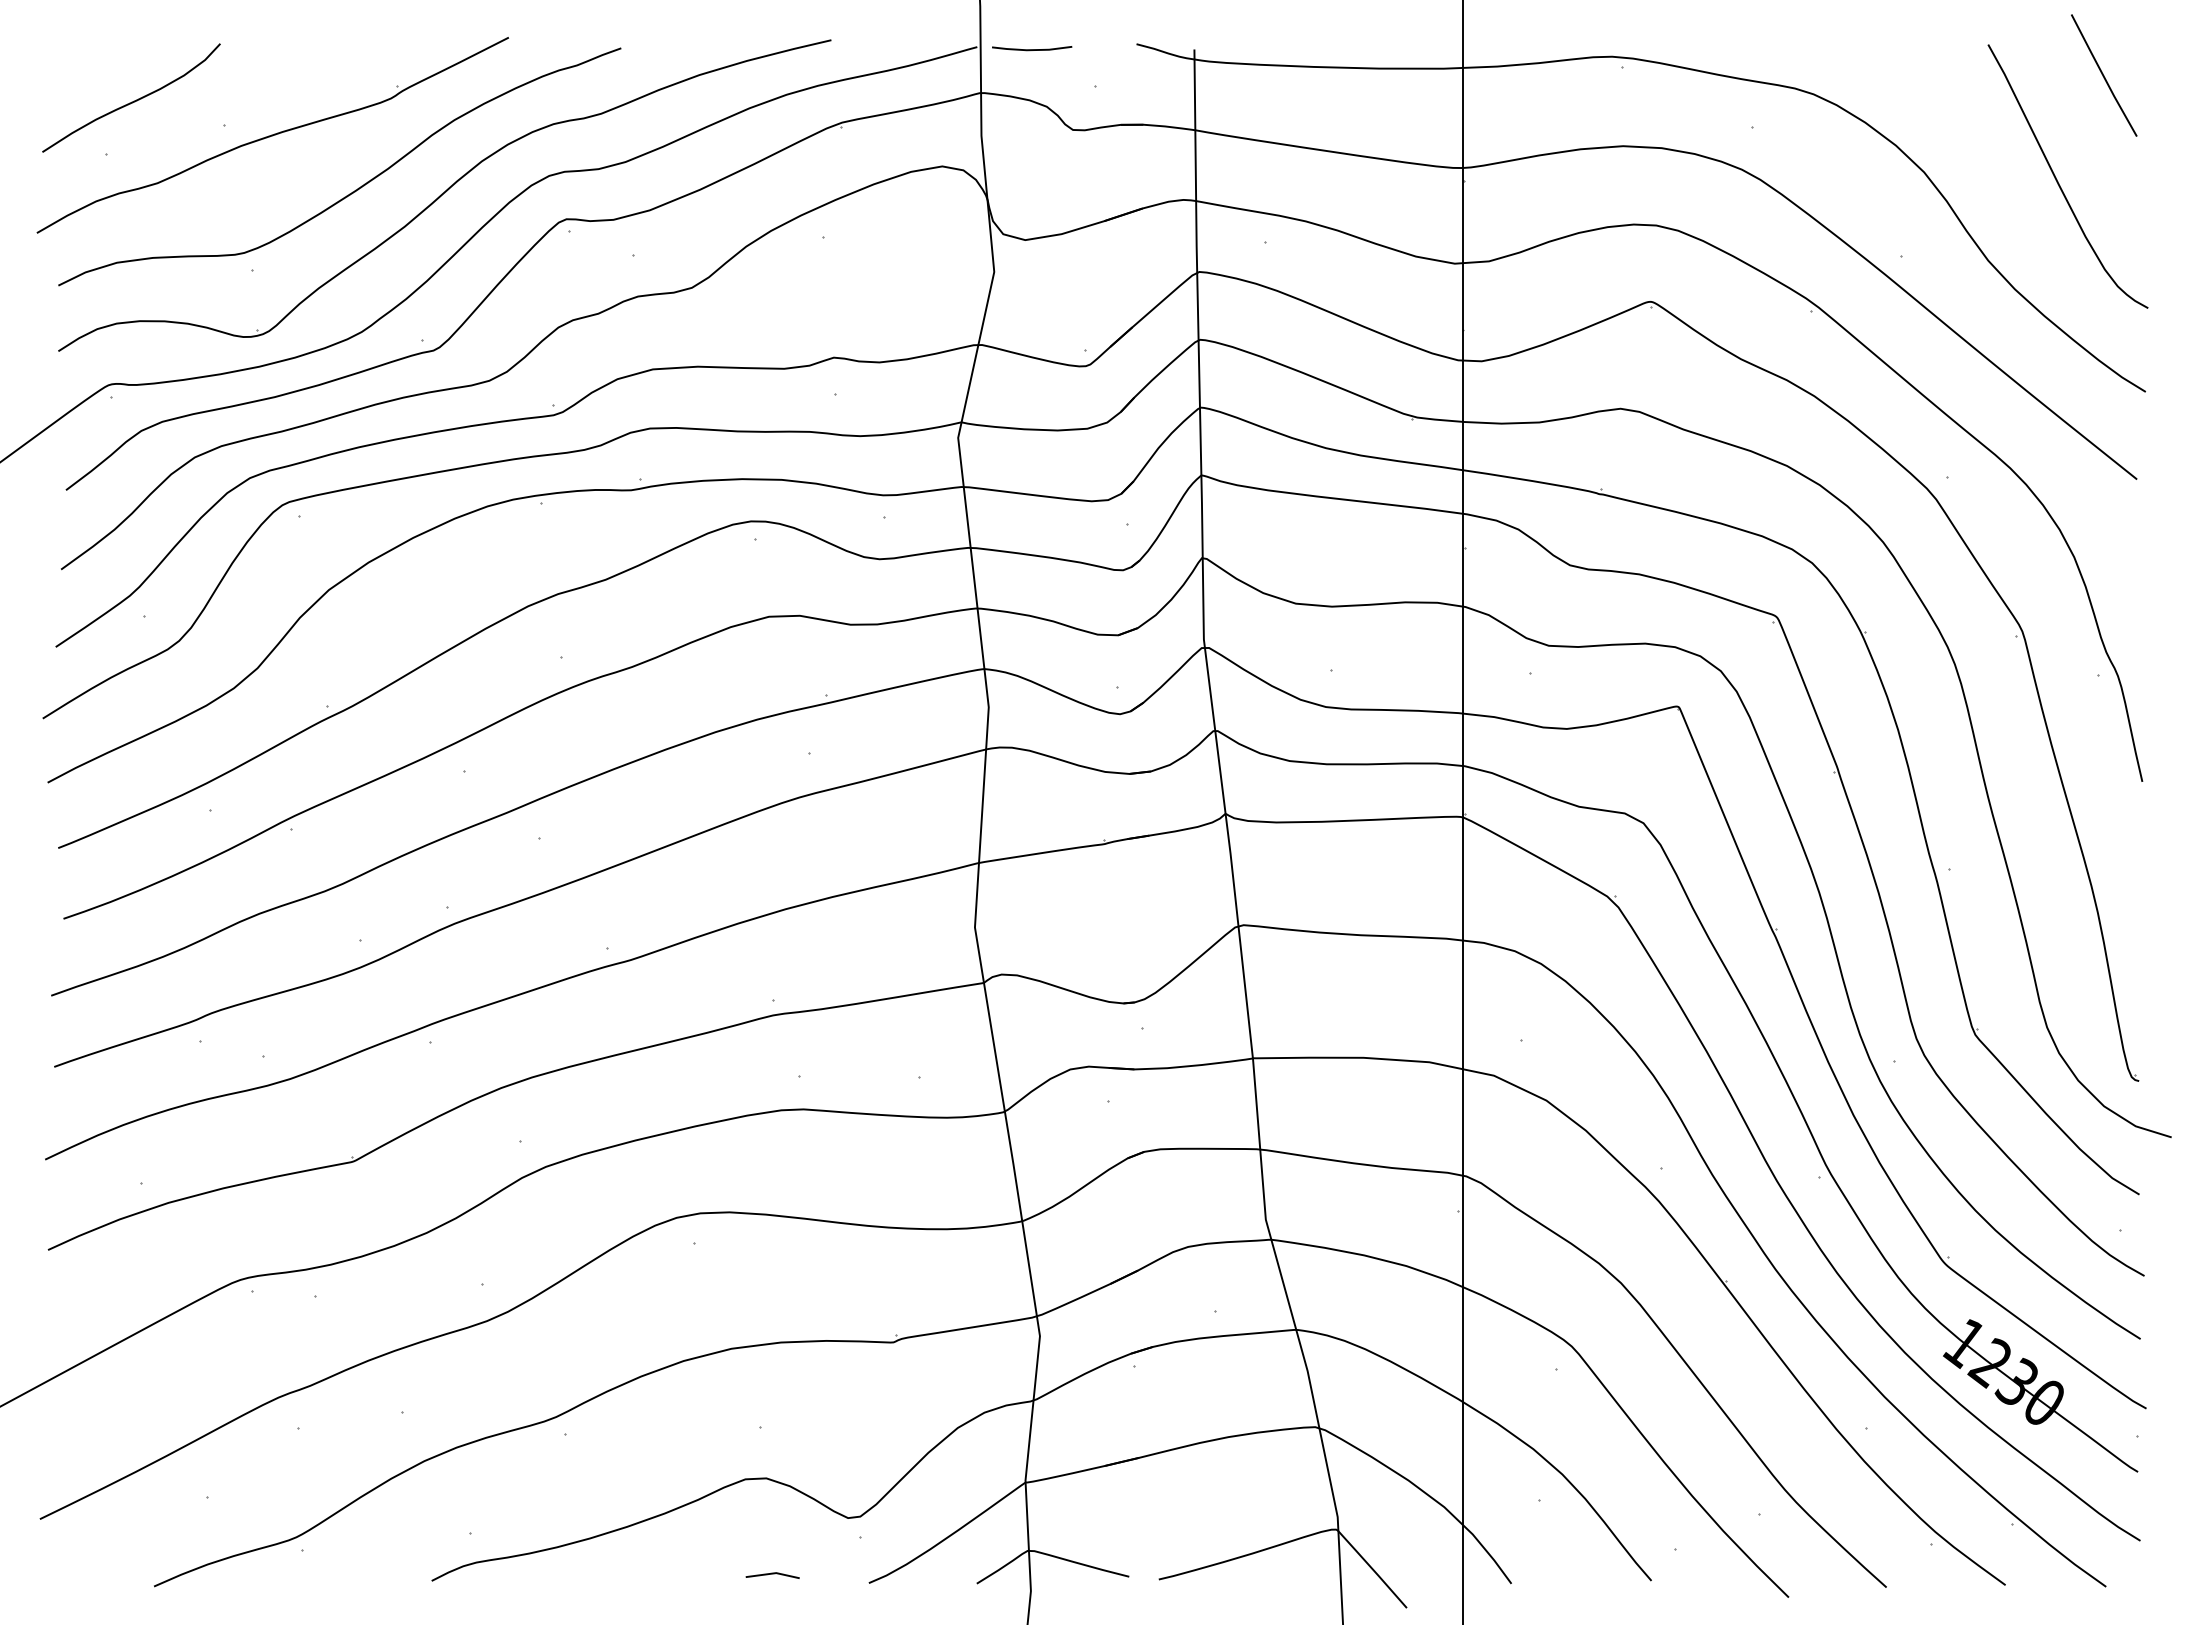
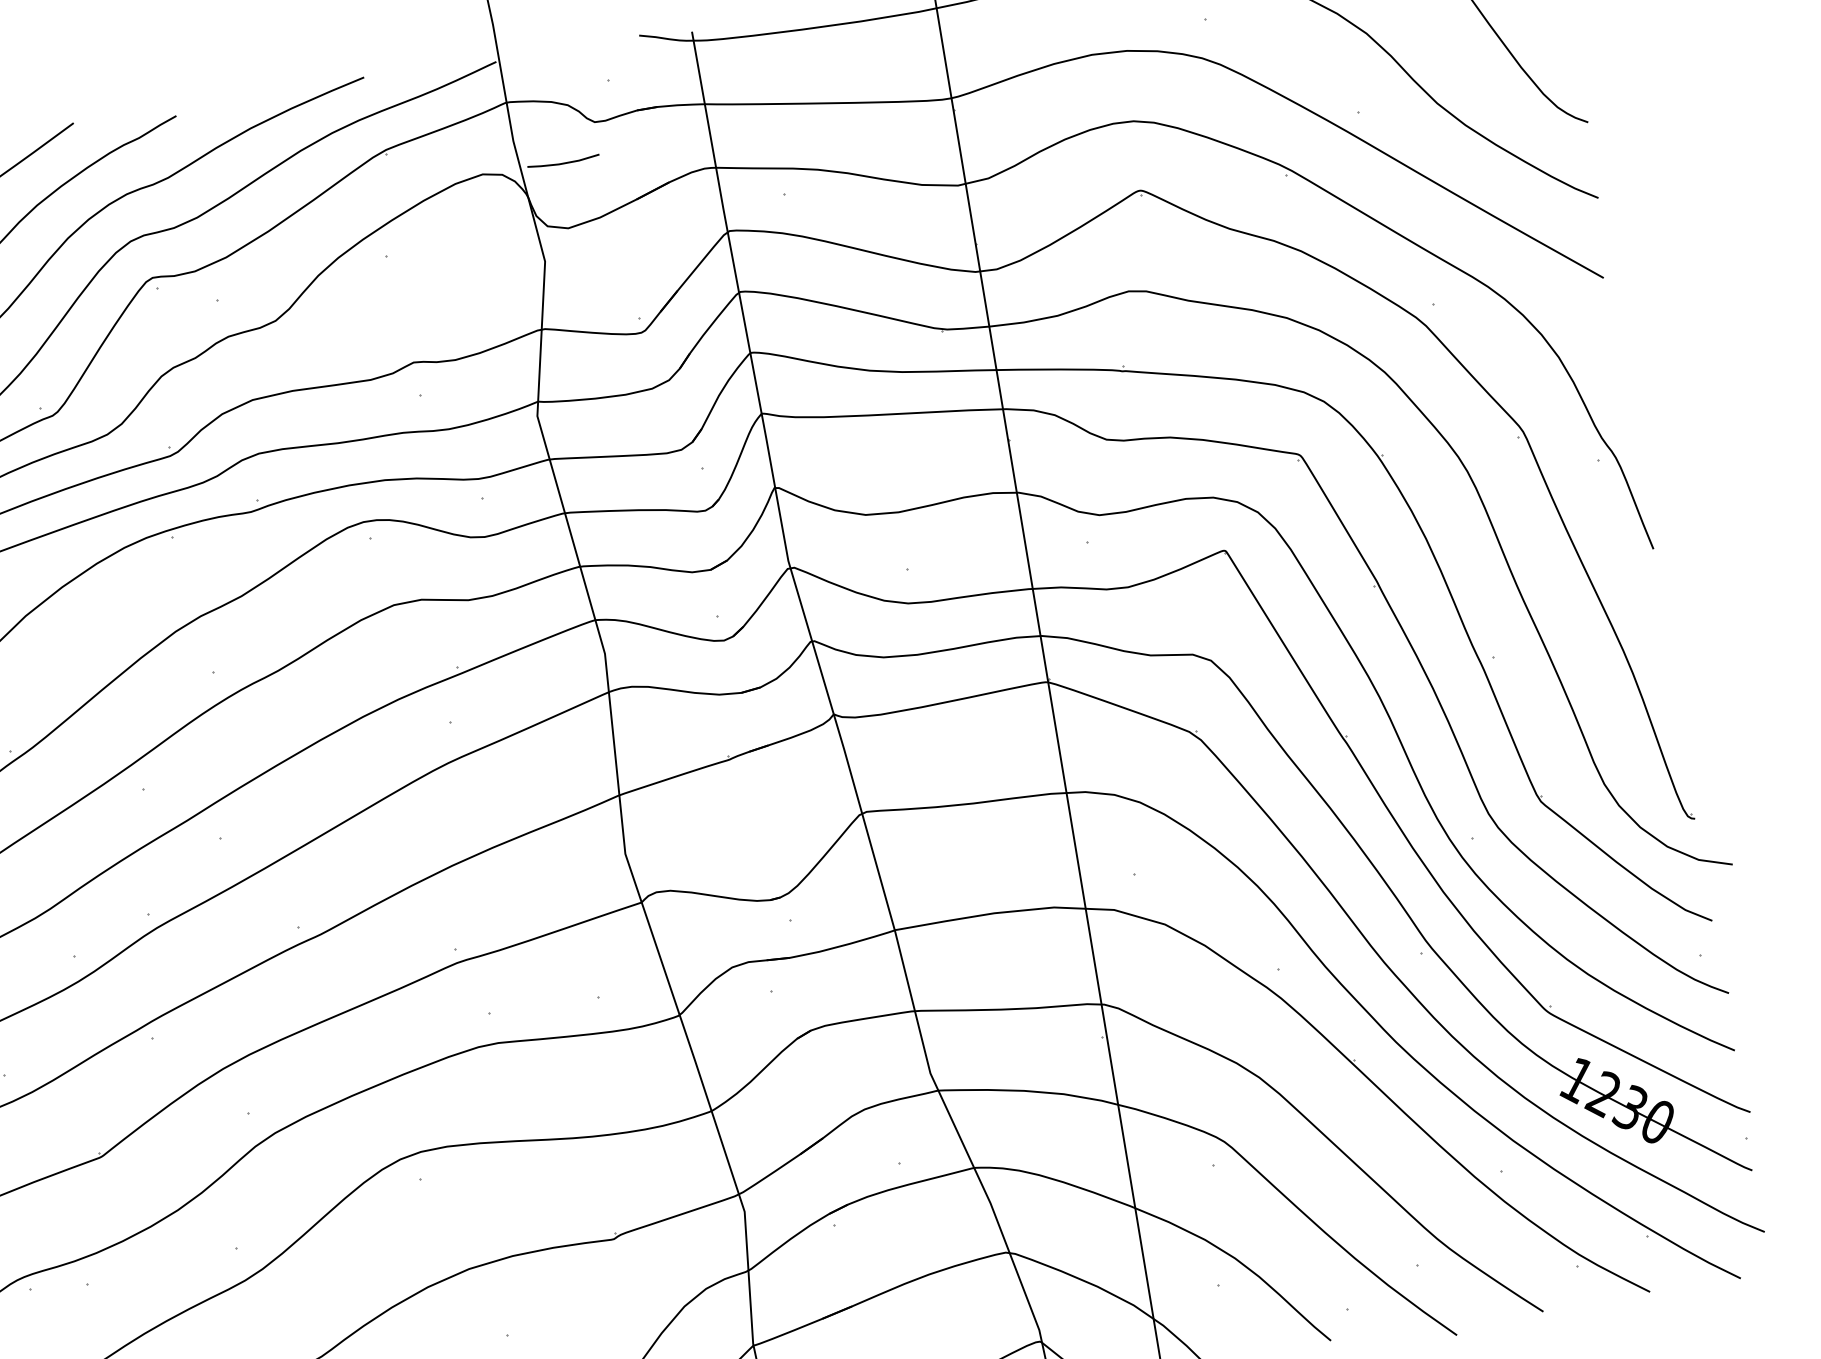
line: (1032, 49) -> (564, 162), moved

